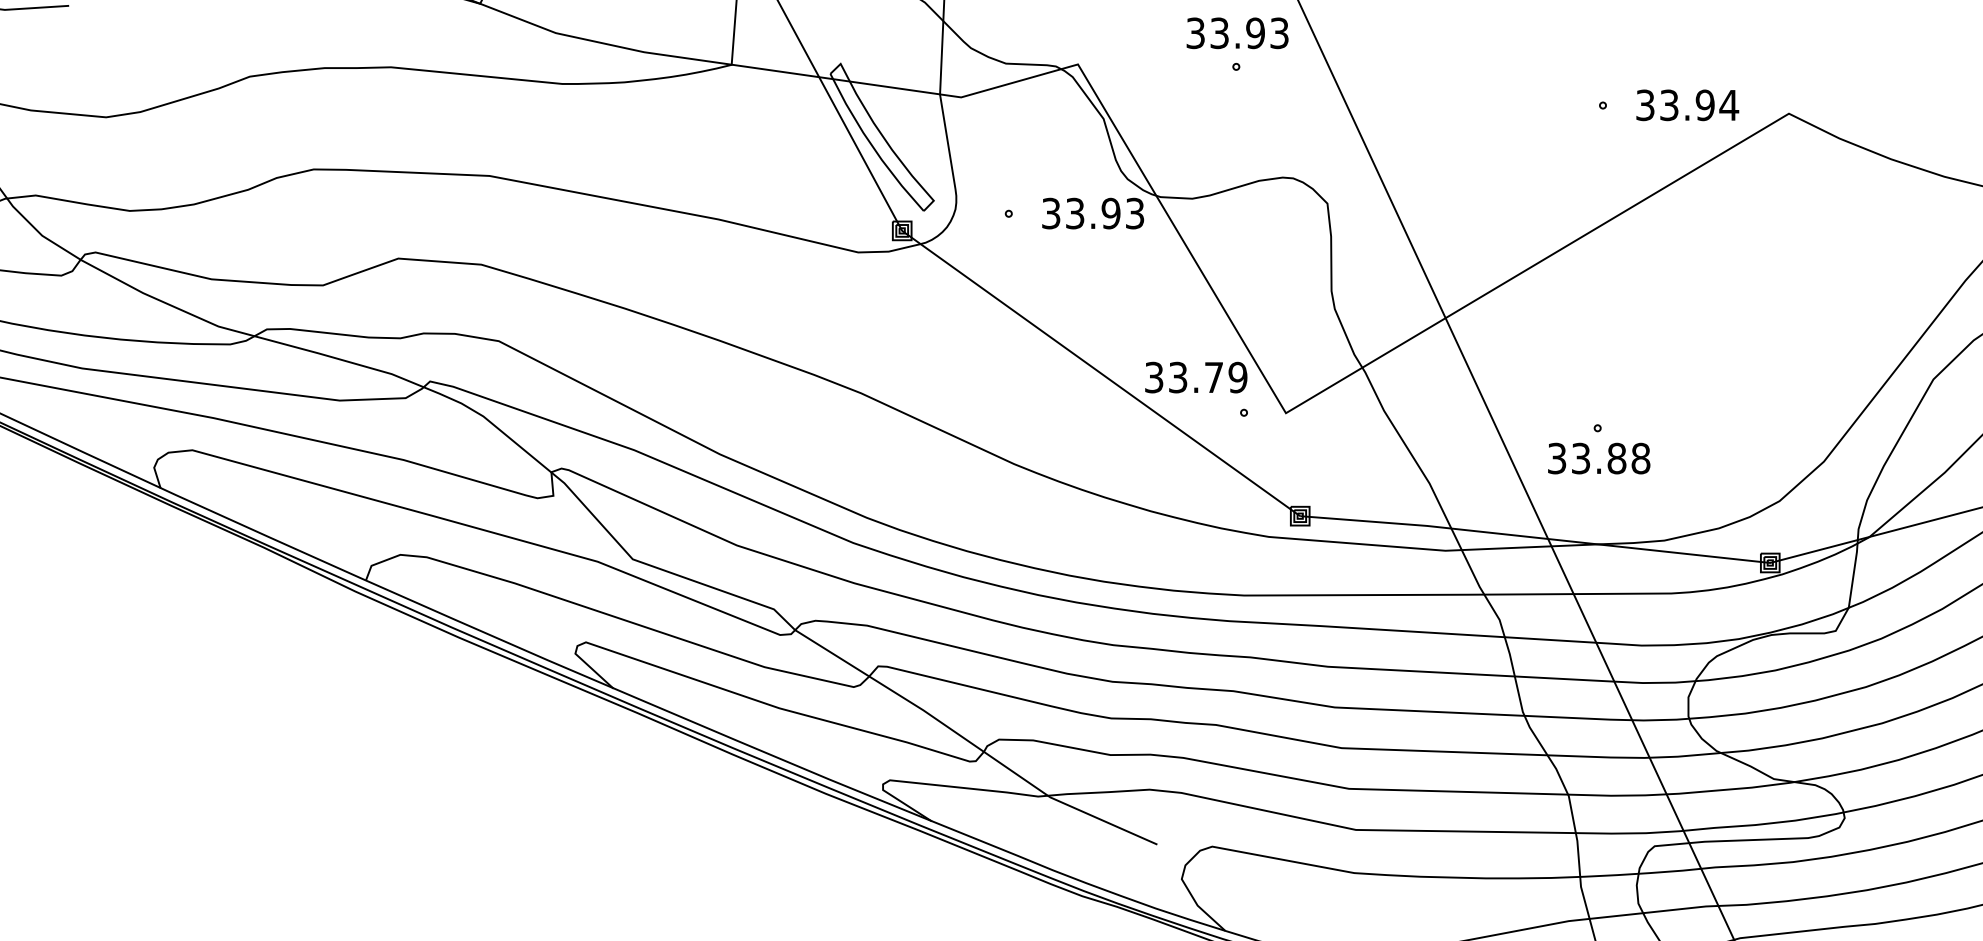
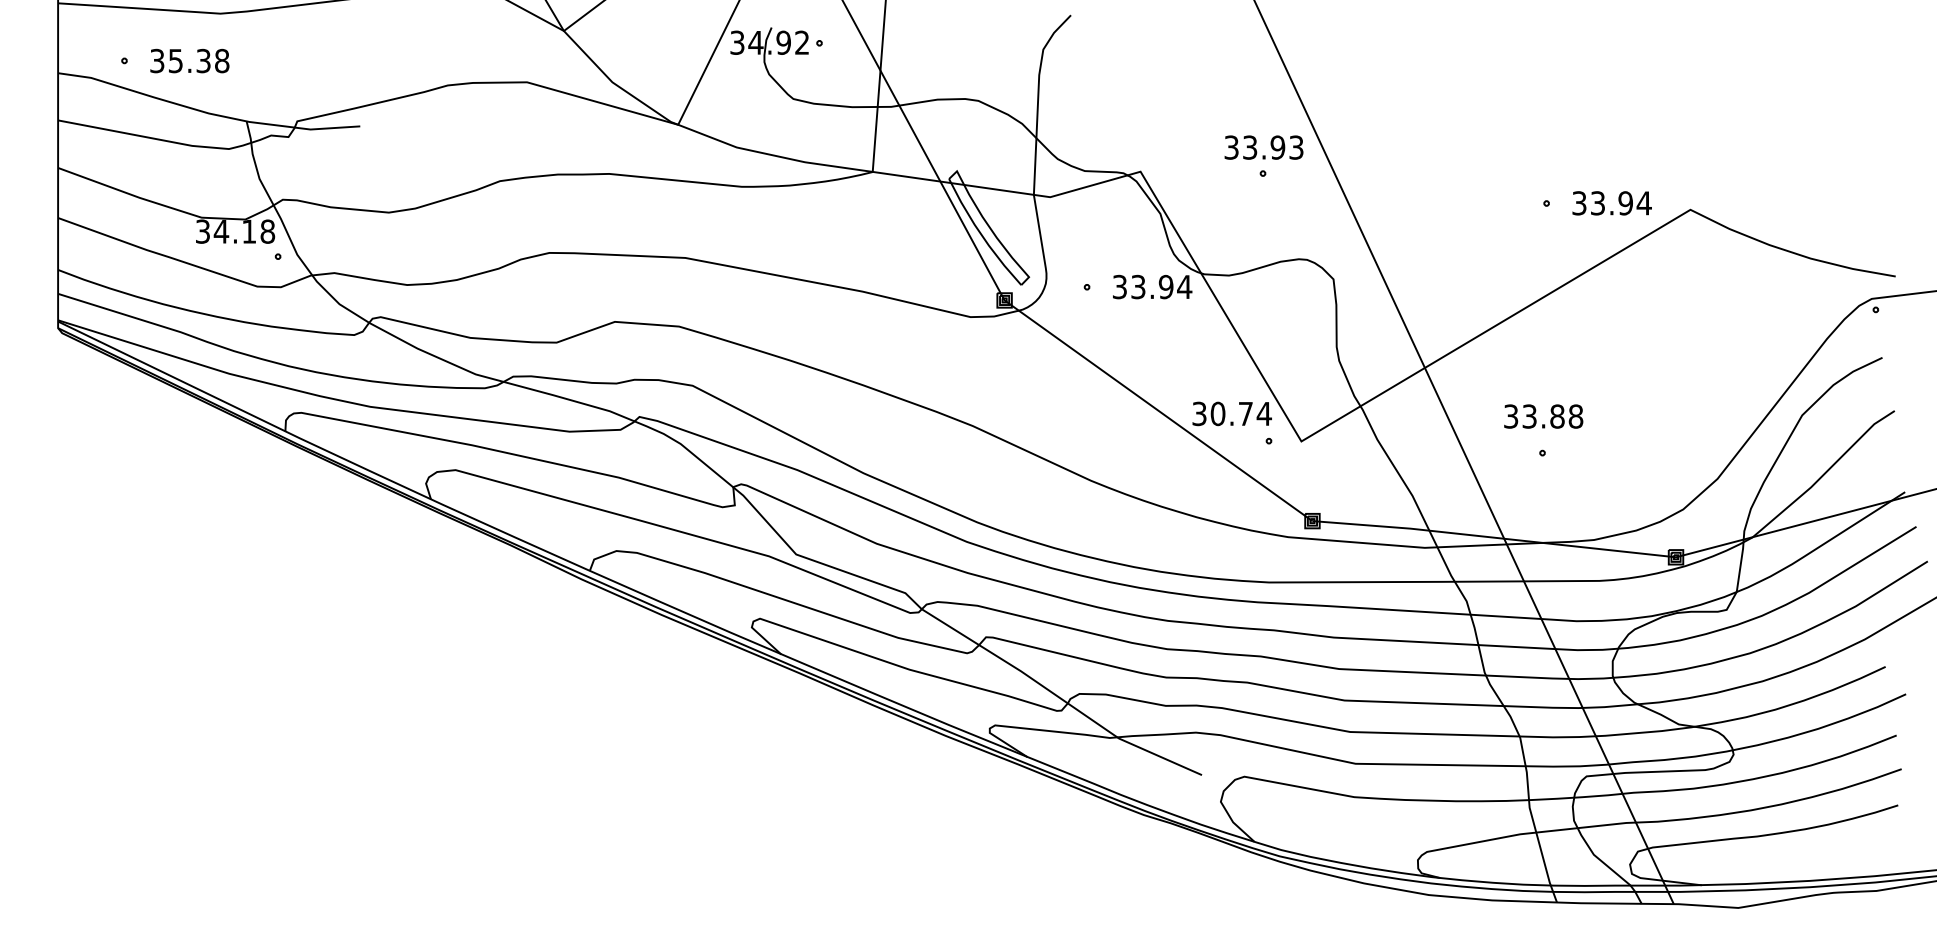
text: (1134, 212) -> (1184, 286), 33.93 -> 33.94
text: (1207, 377) -> (1240, 413), 33.79 -> 30.74
text: (1598, 458) -> (1543, 416), moved

